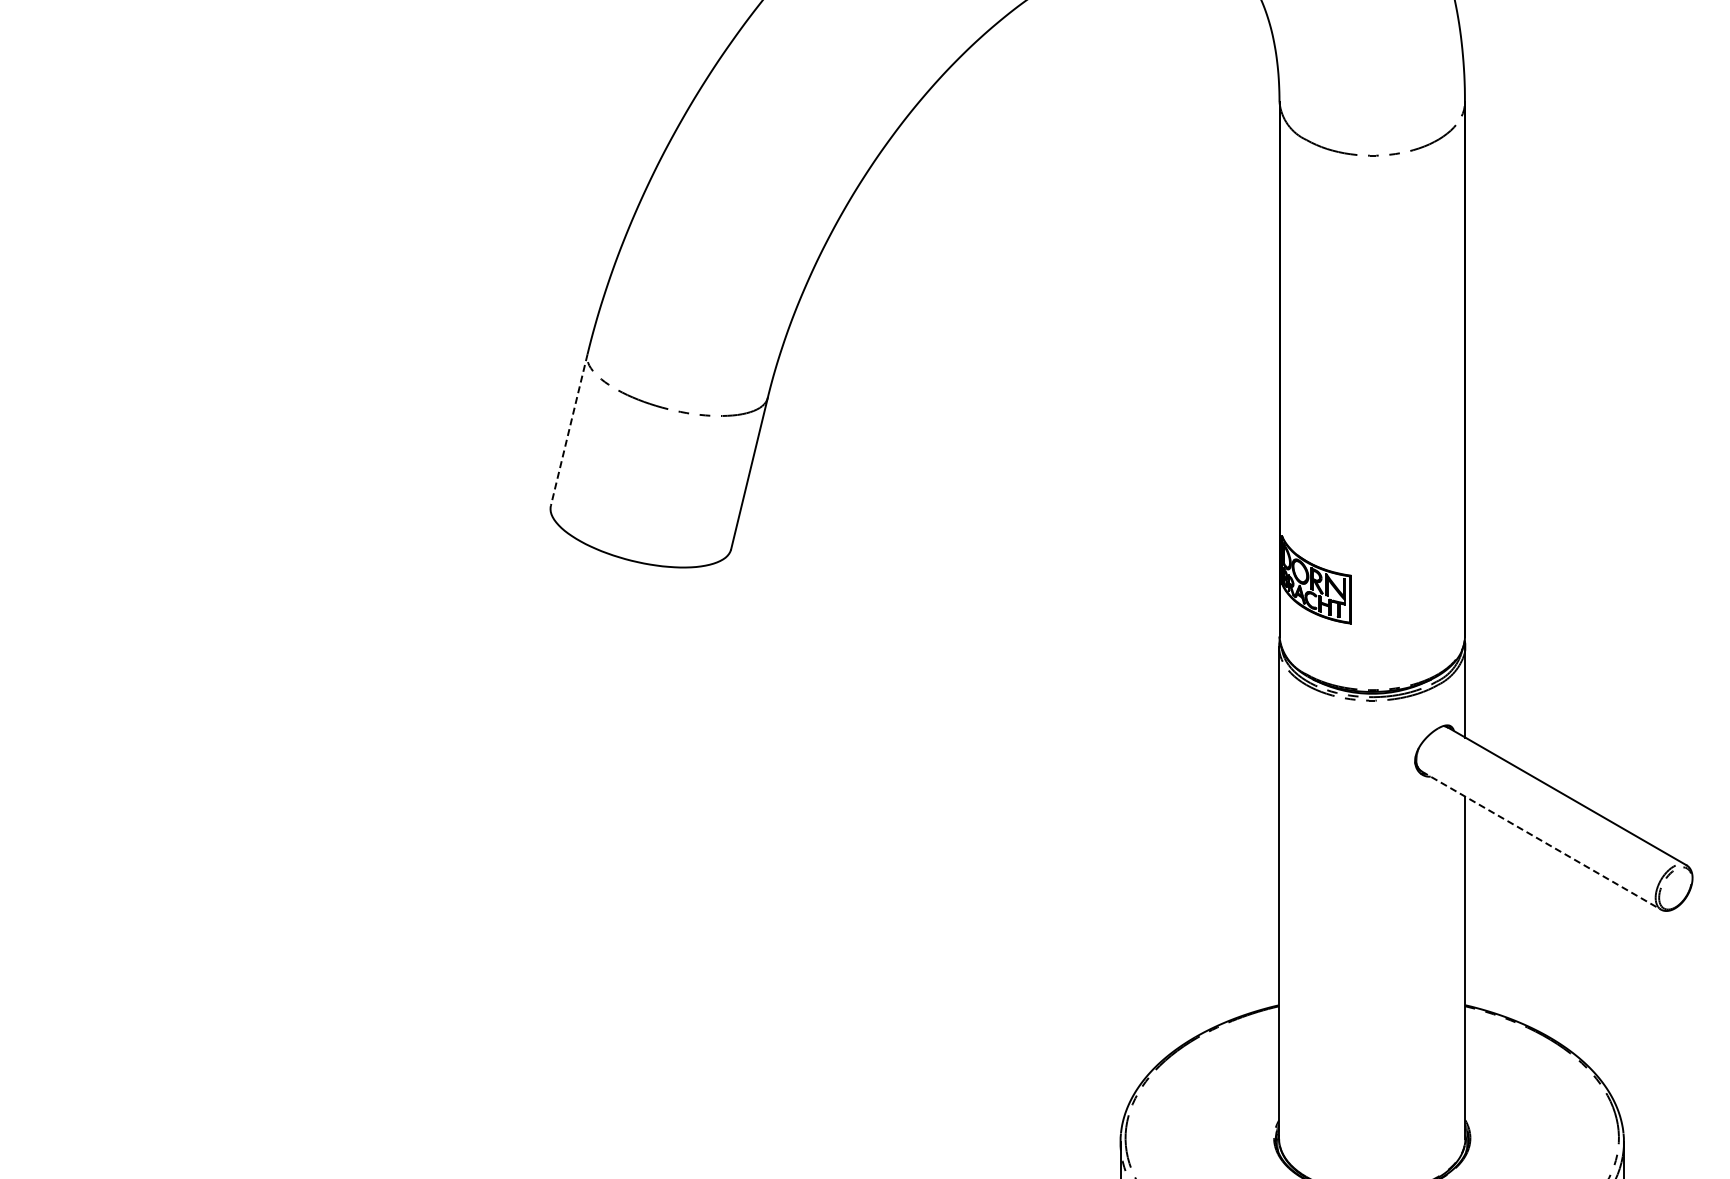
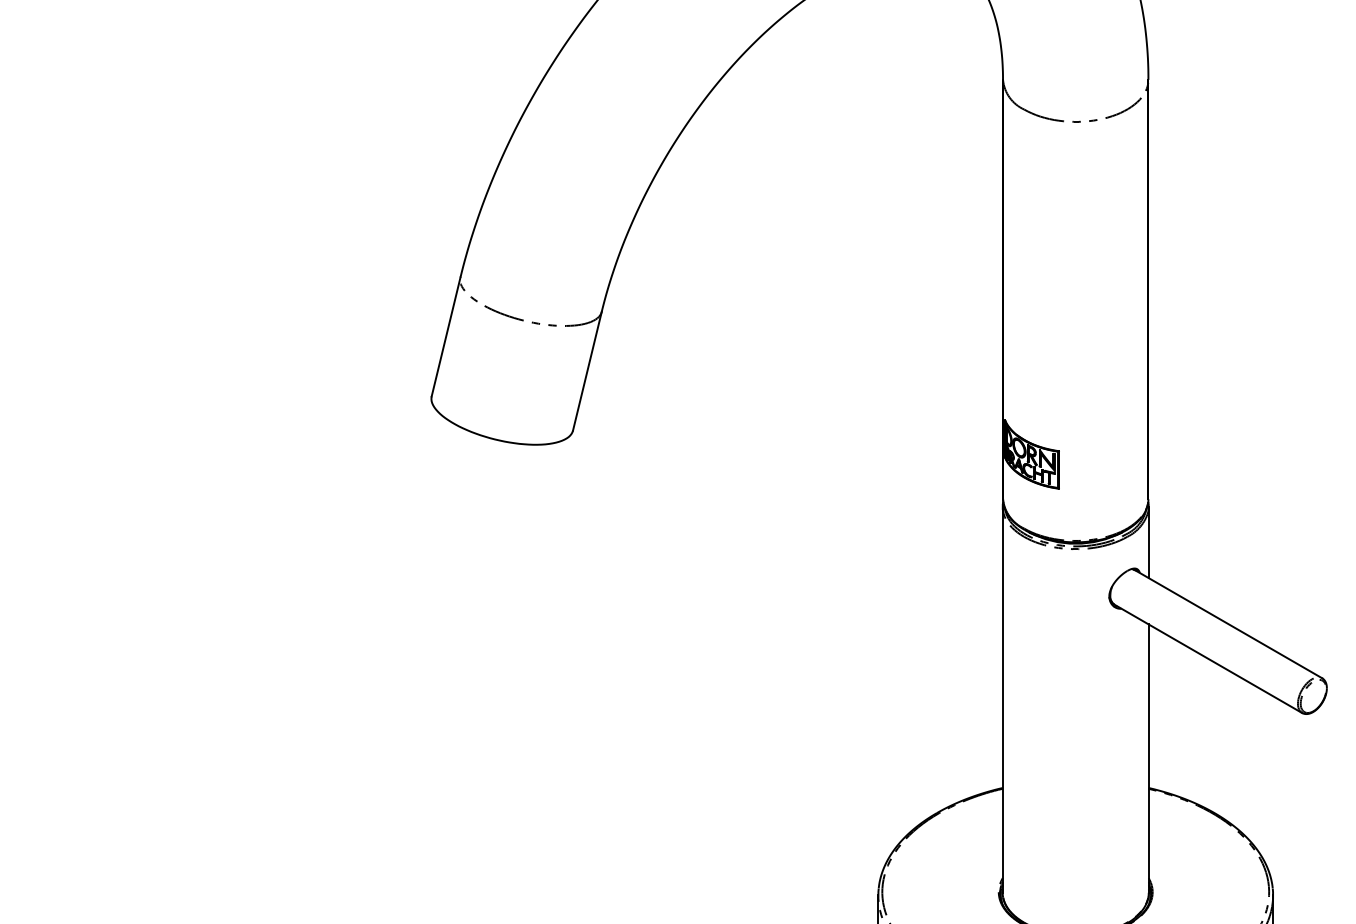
line: (569, 430) -> (446, 337), dashed -> solid
line: (1541, 840) -> (1208, 658), dashed -> solid

